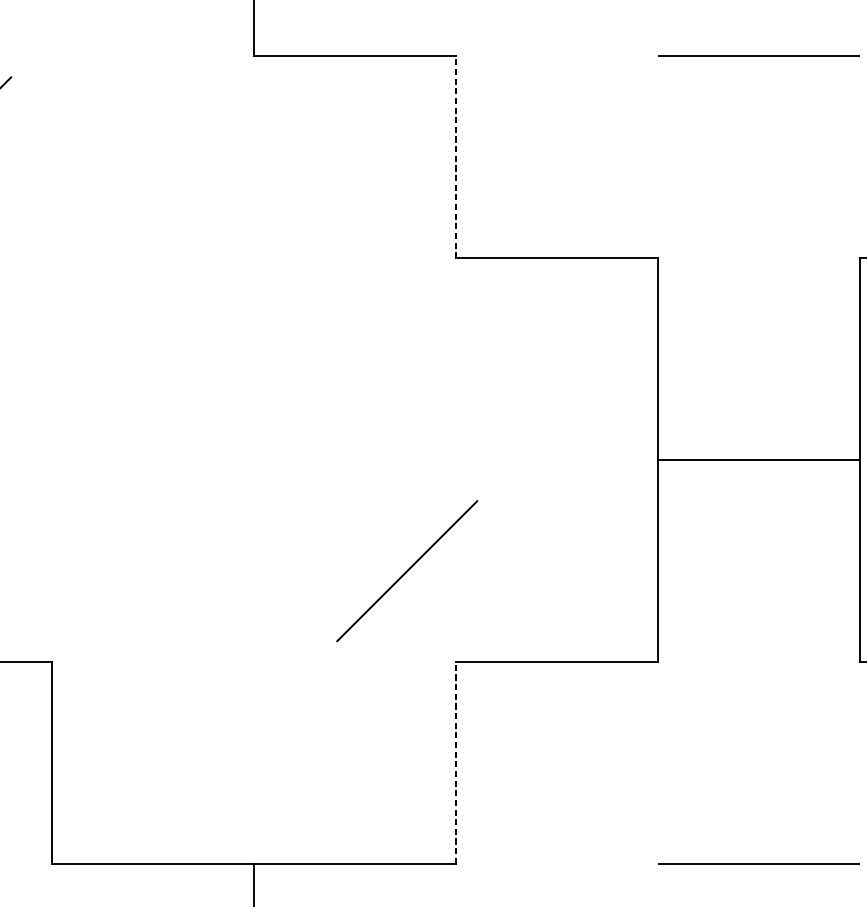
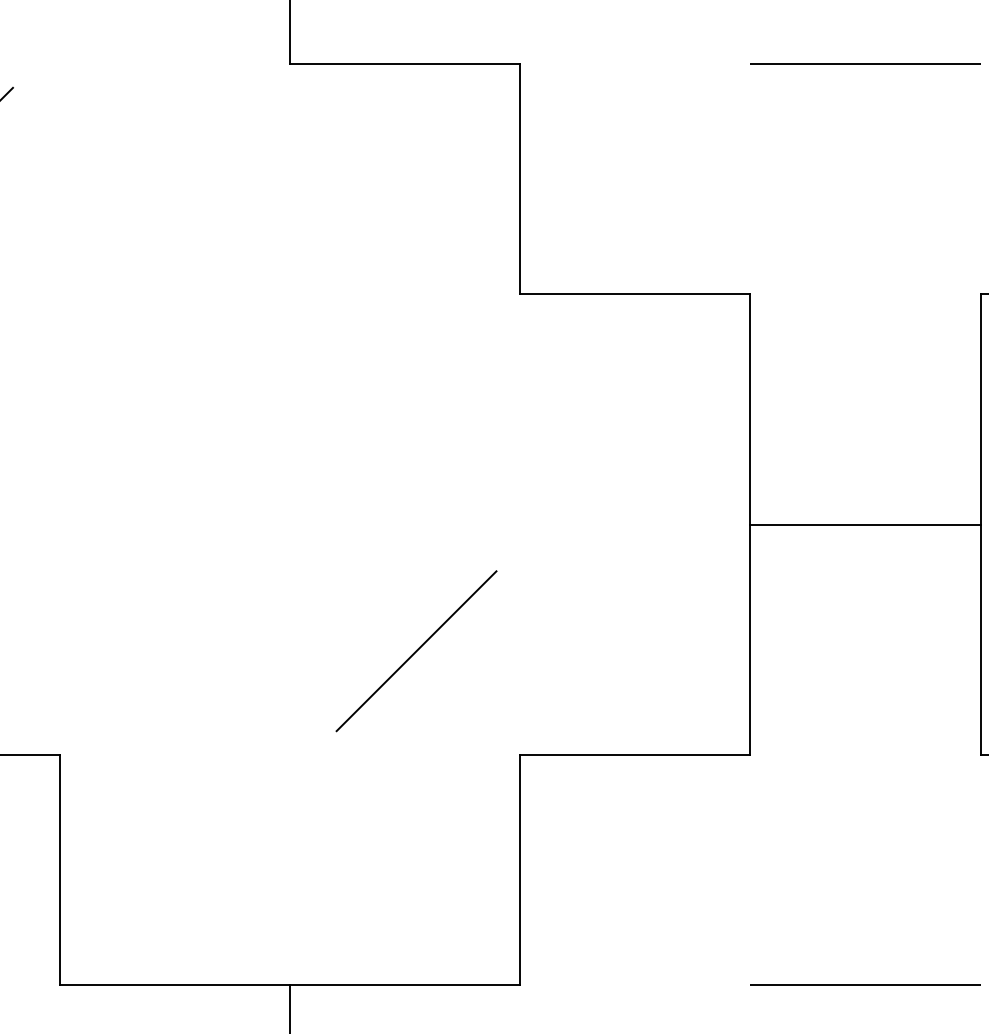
line: (456, 156) -> (520, 178), dashed -> solid
line: (407, 571) -> (416, 651), moved
line: (456, 762) -> (520, 869), dashed -> solid

